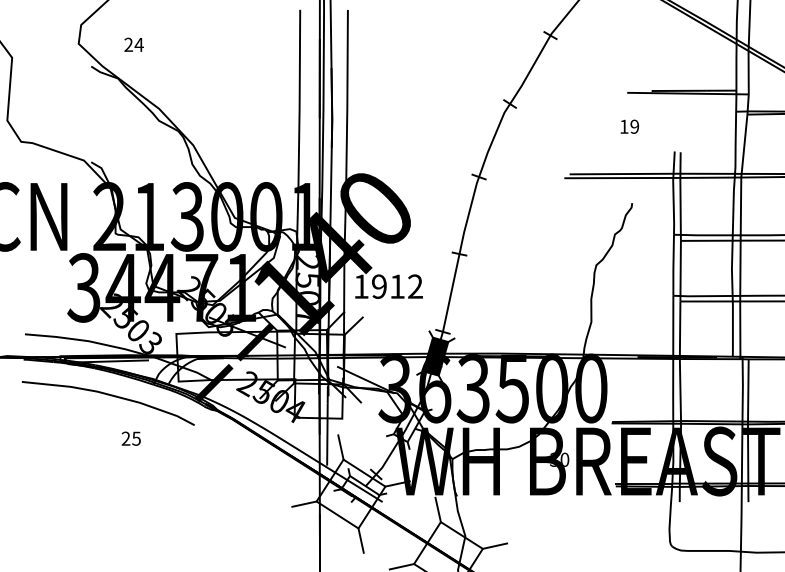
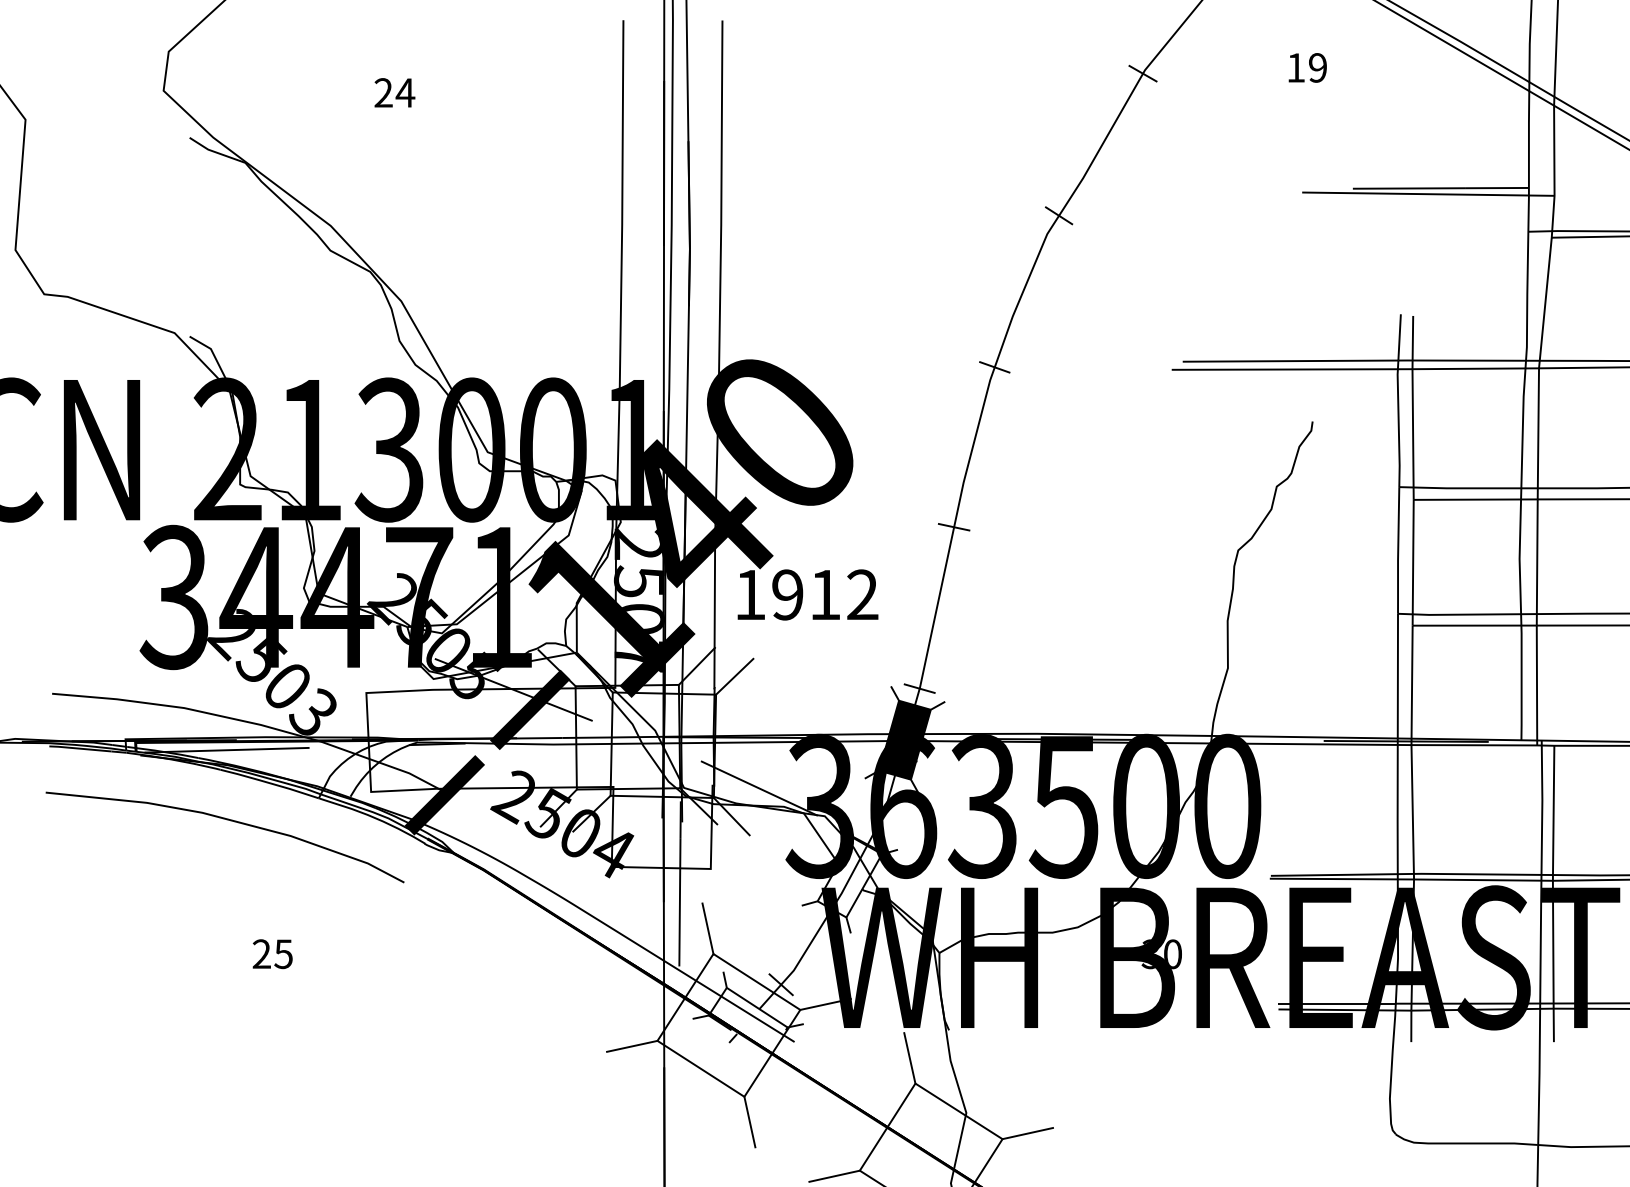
text: (133, 44) -> (393, 92), moved
text: (629, 126) -> (1306, 67), moved
text: (130, 438) -> (271, 953), moved

